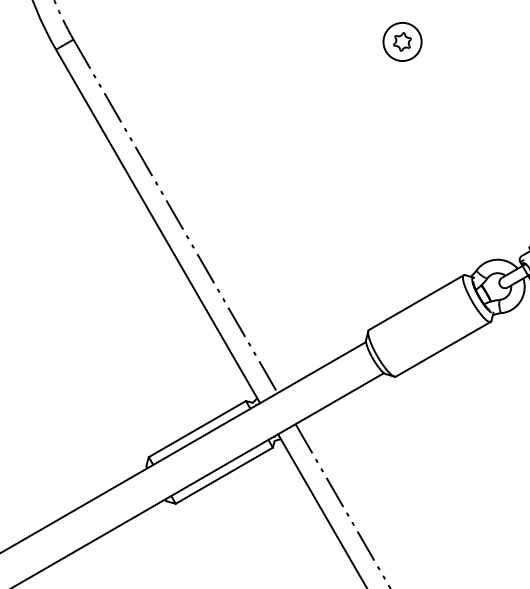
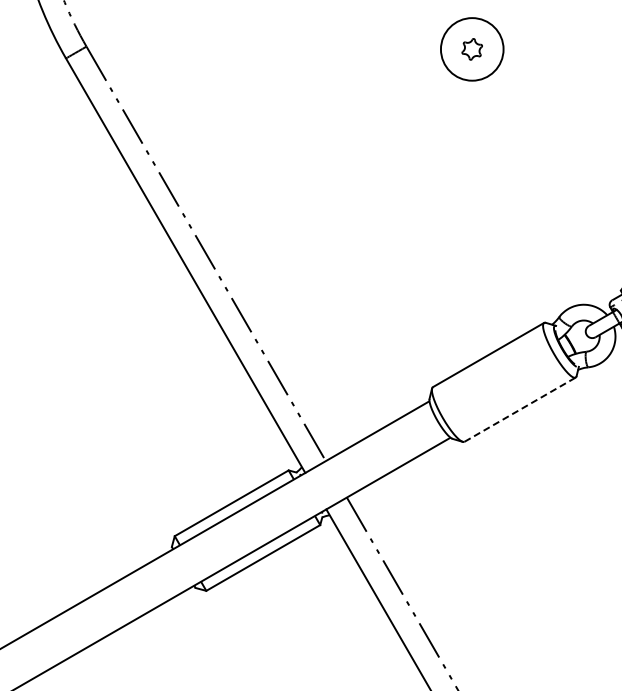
circle: (401, 42) -> (471, 49), size x1.4
line: (443, 349) -> (520, 409), solid -> dashed

